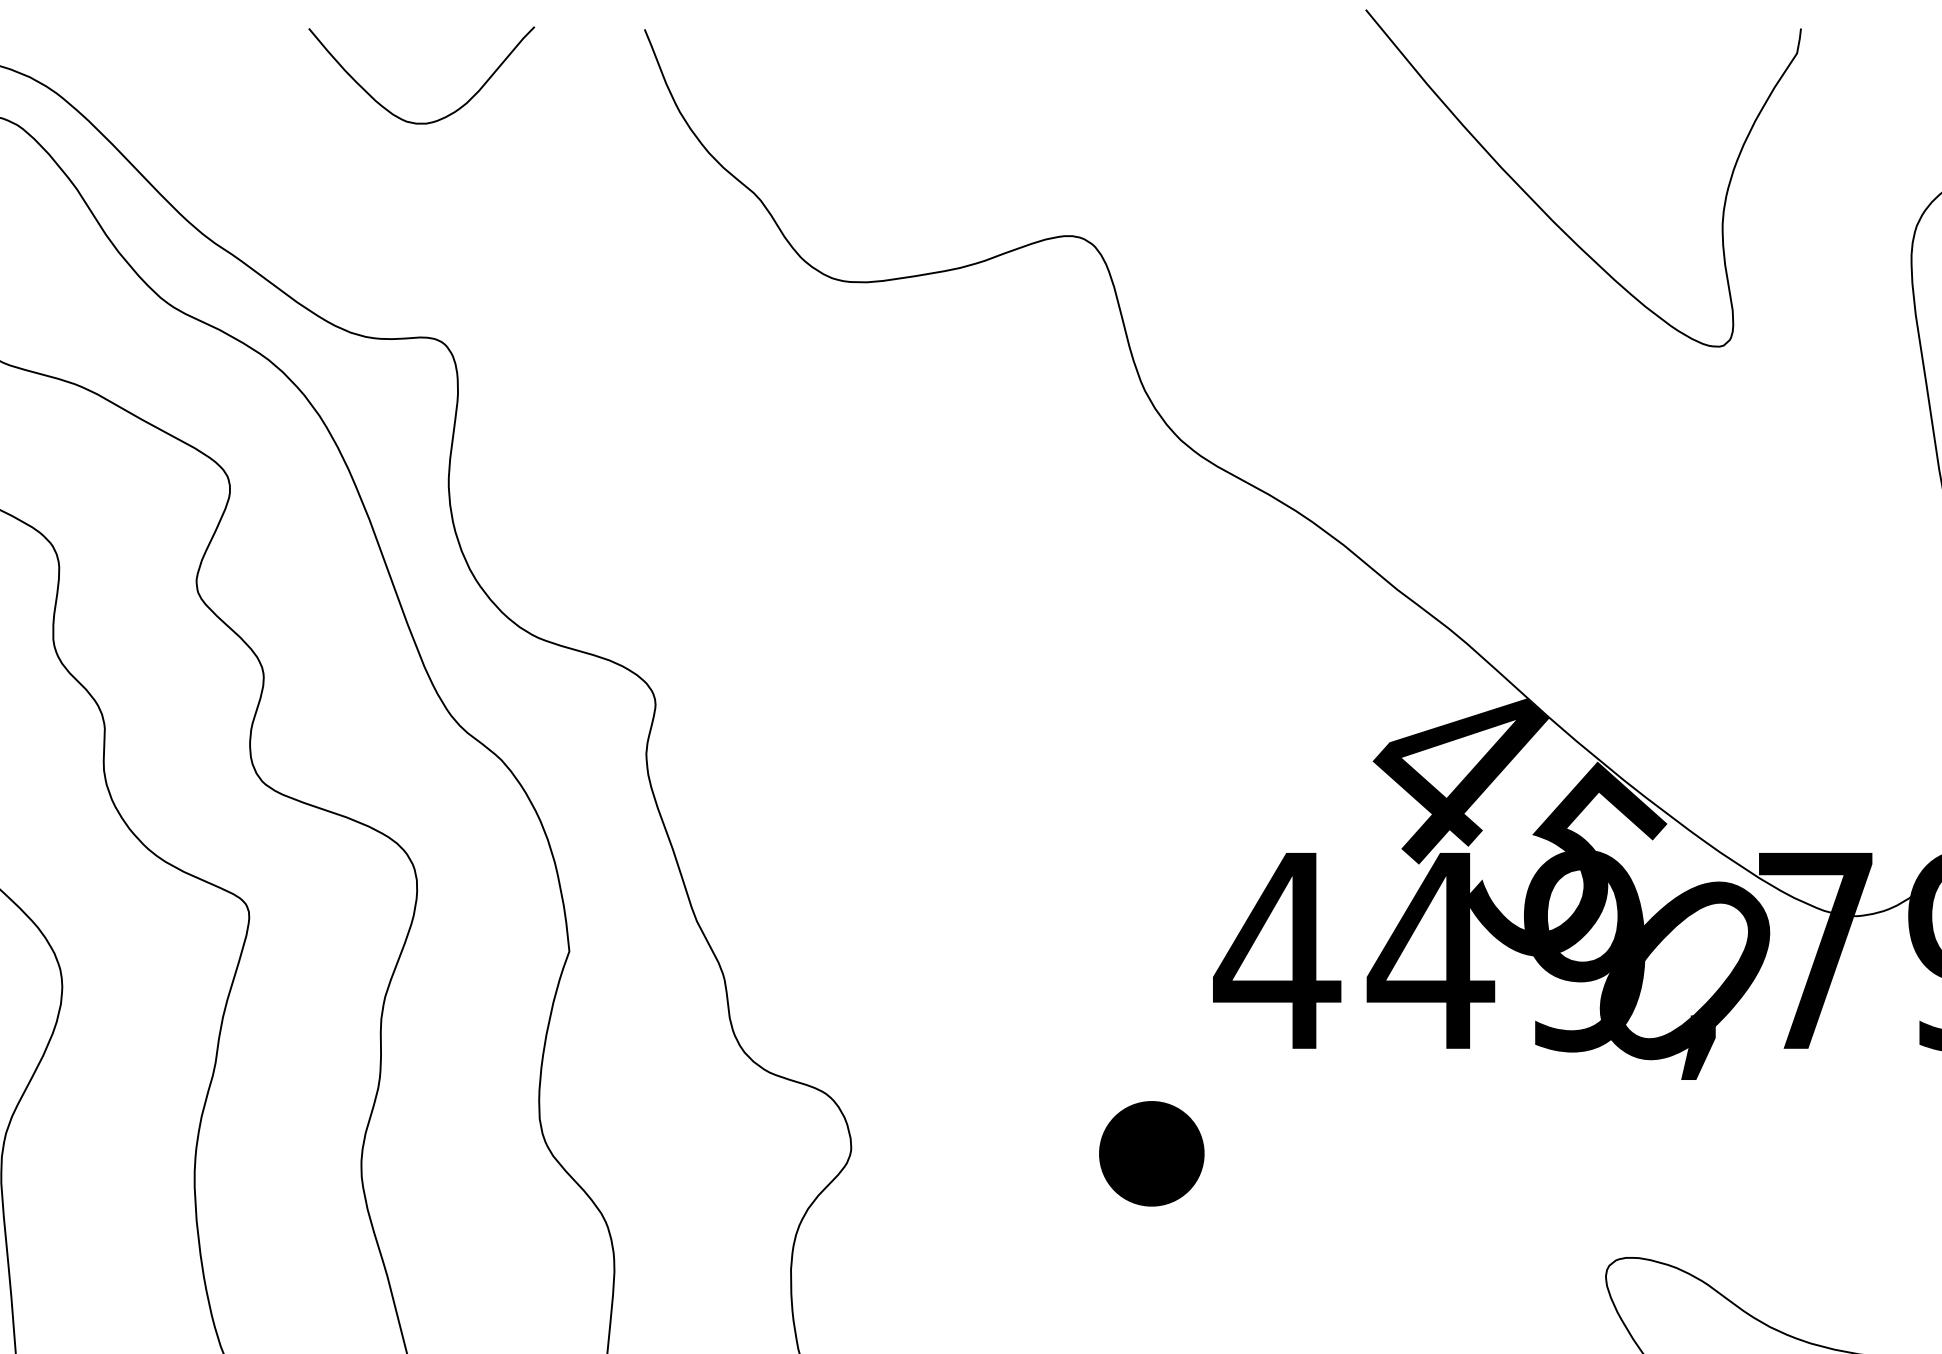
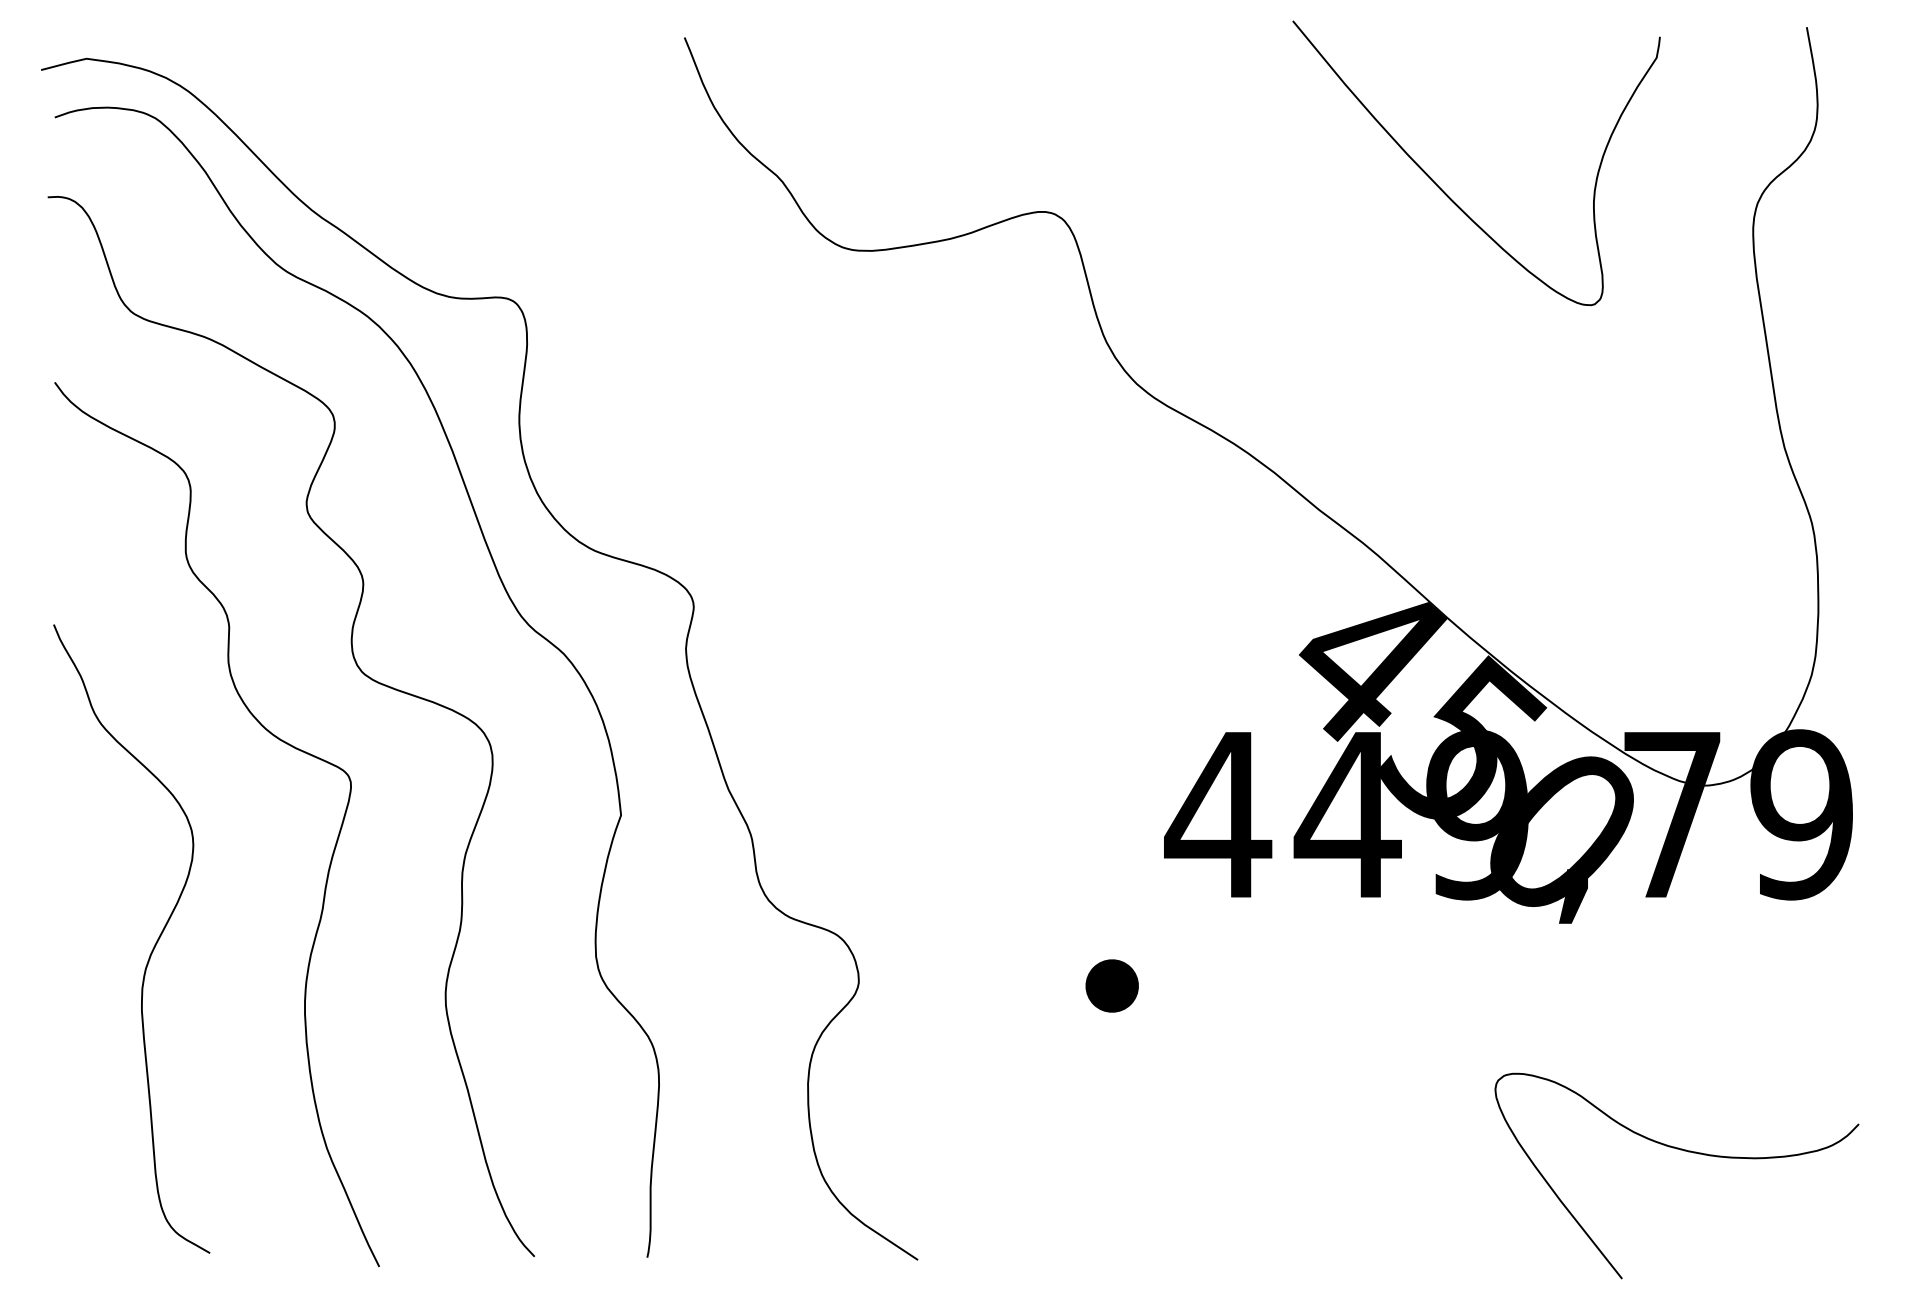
curve: (439, 118) -> (511, 112), removed
part: (1150, 1153) -> (1111, 985), size x0.6

